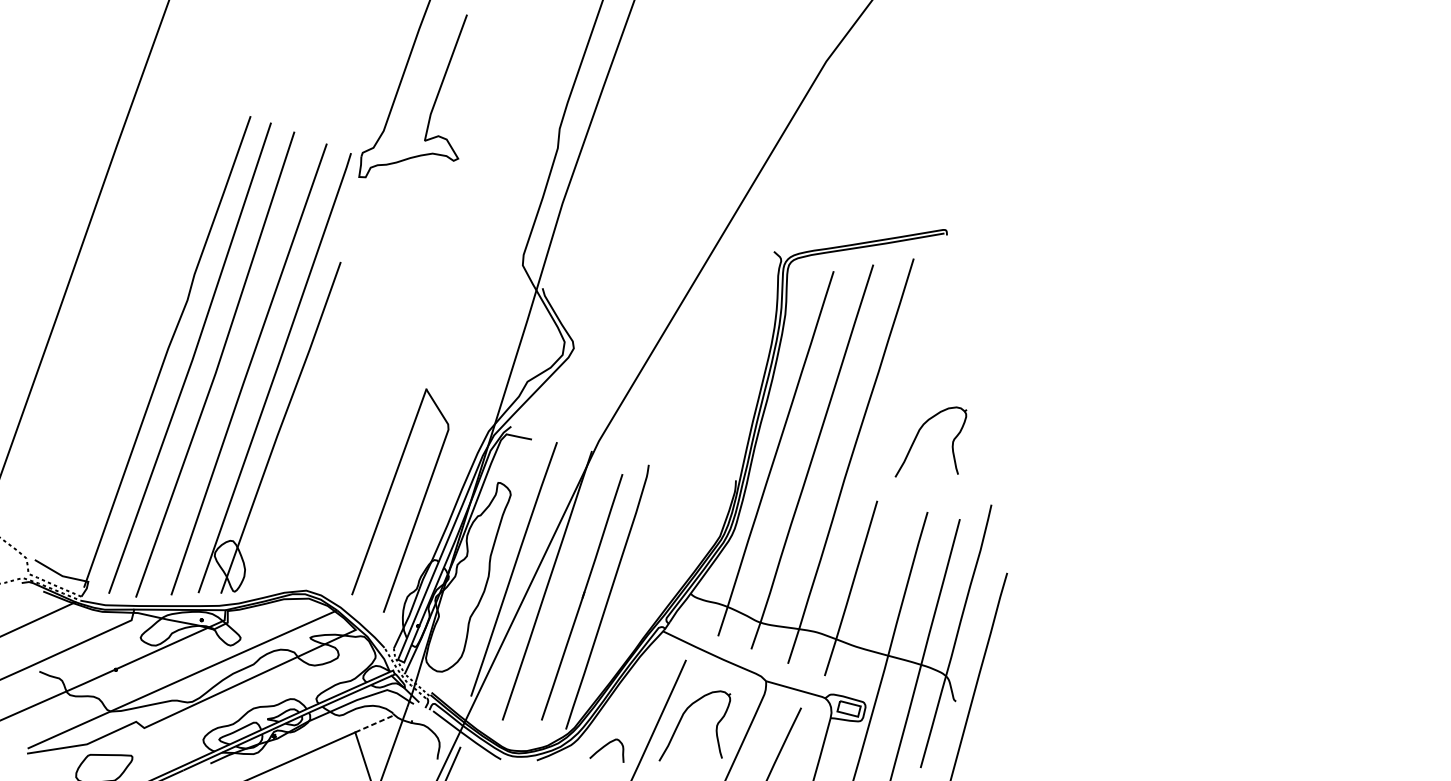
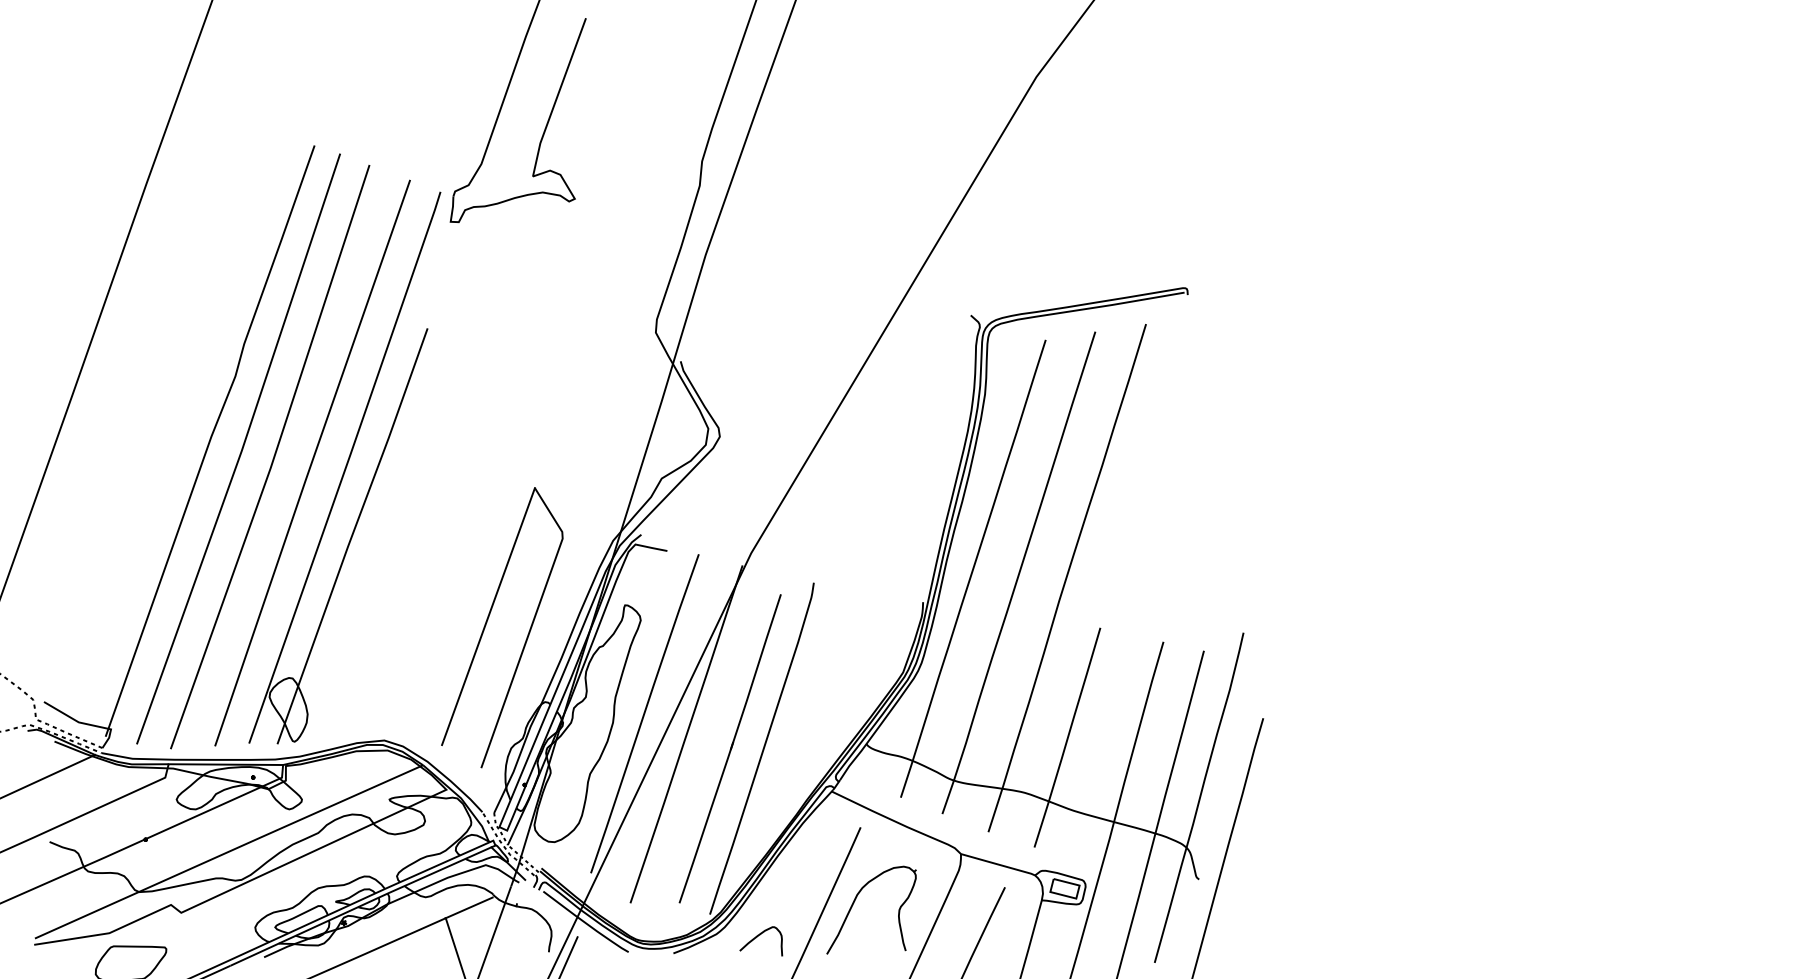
part: (918, 435) -> (1151, 545), removed
line: (374, 723) -> (469, 907), dashed -> solid

